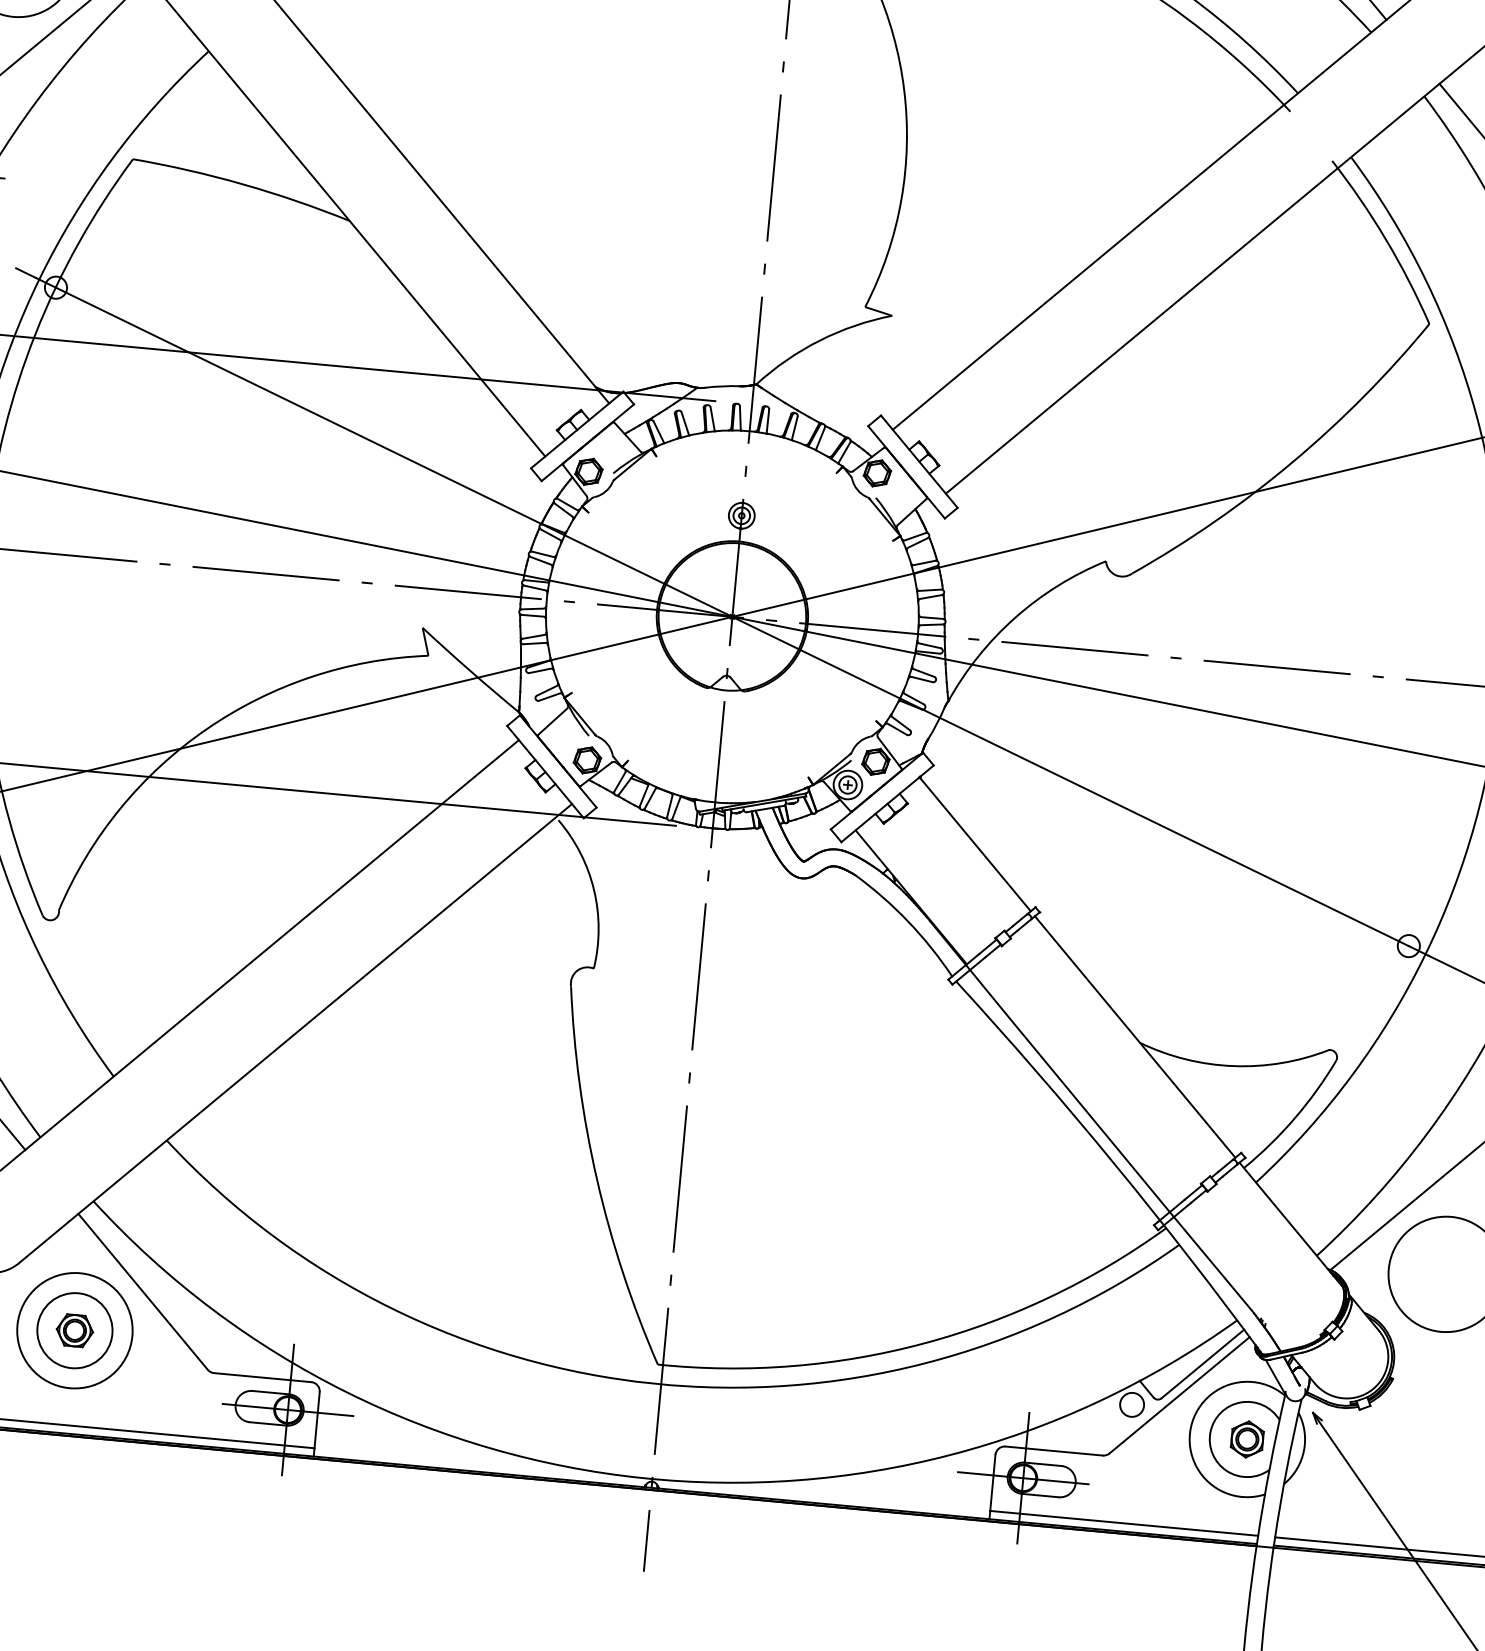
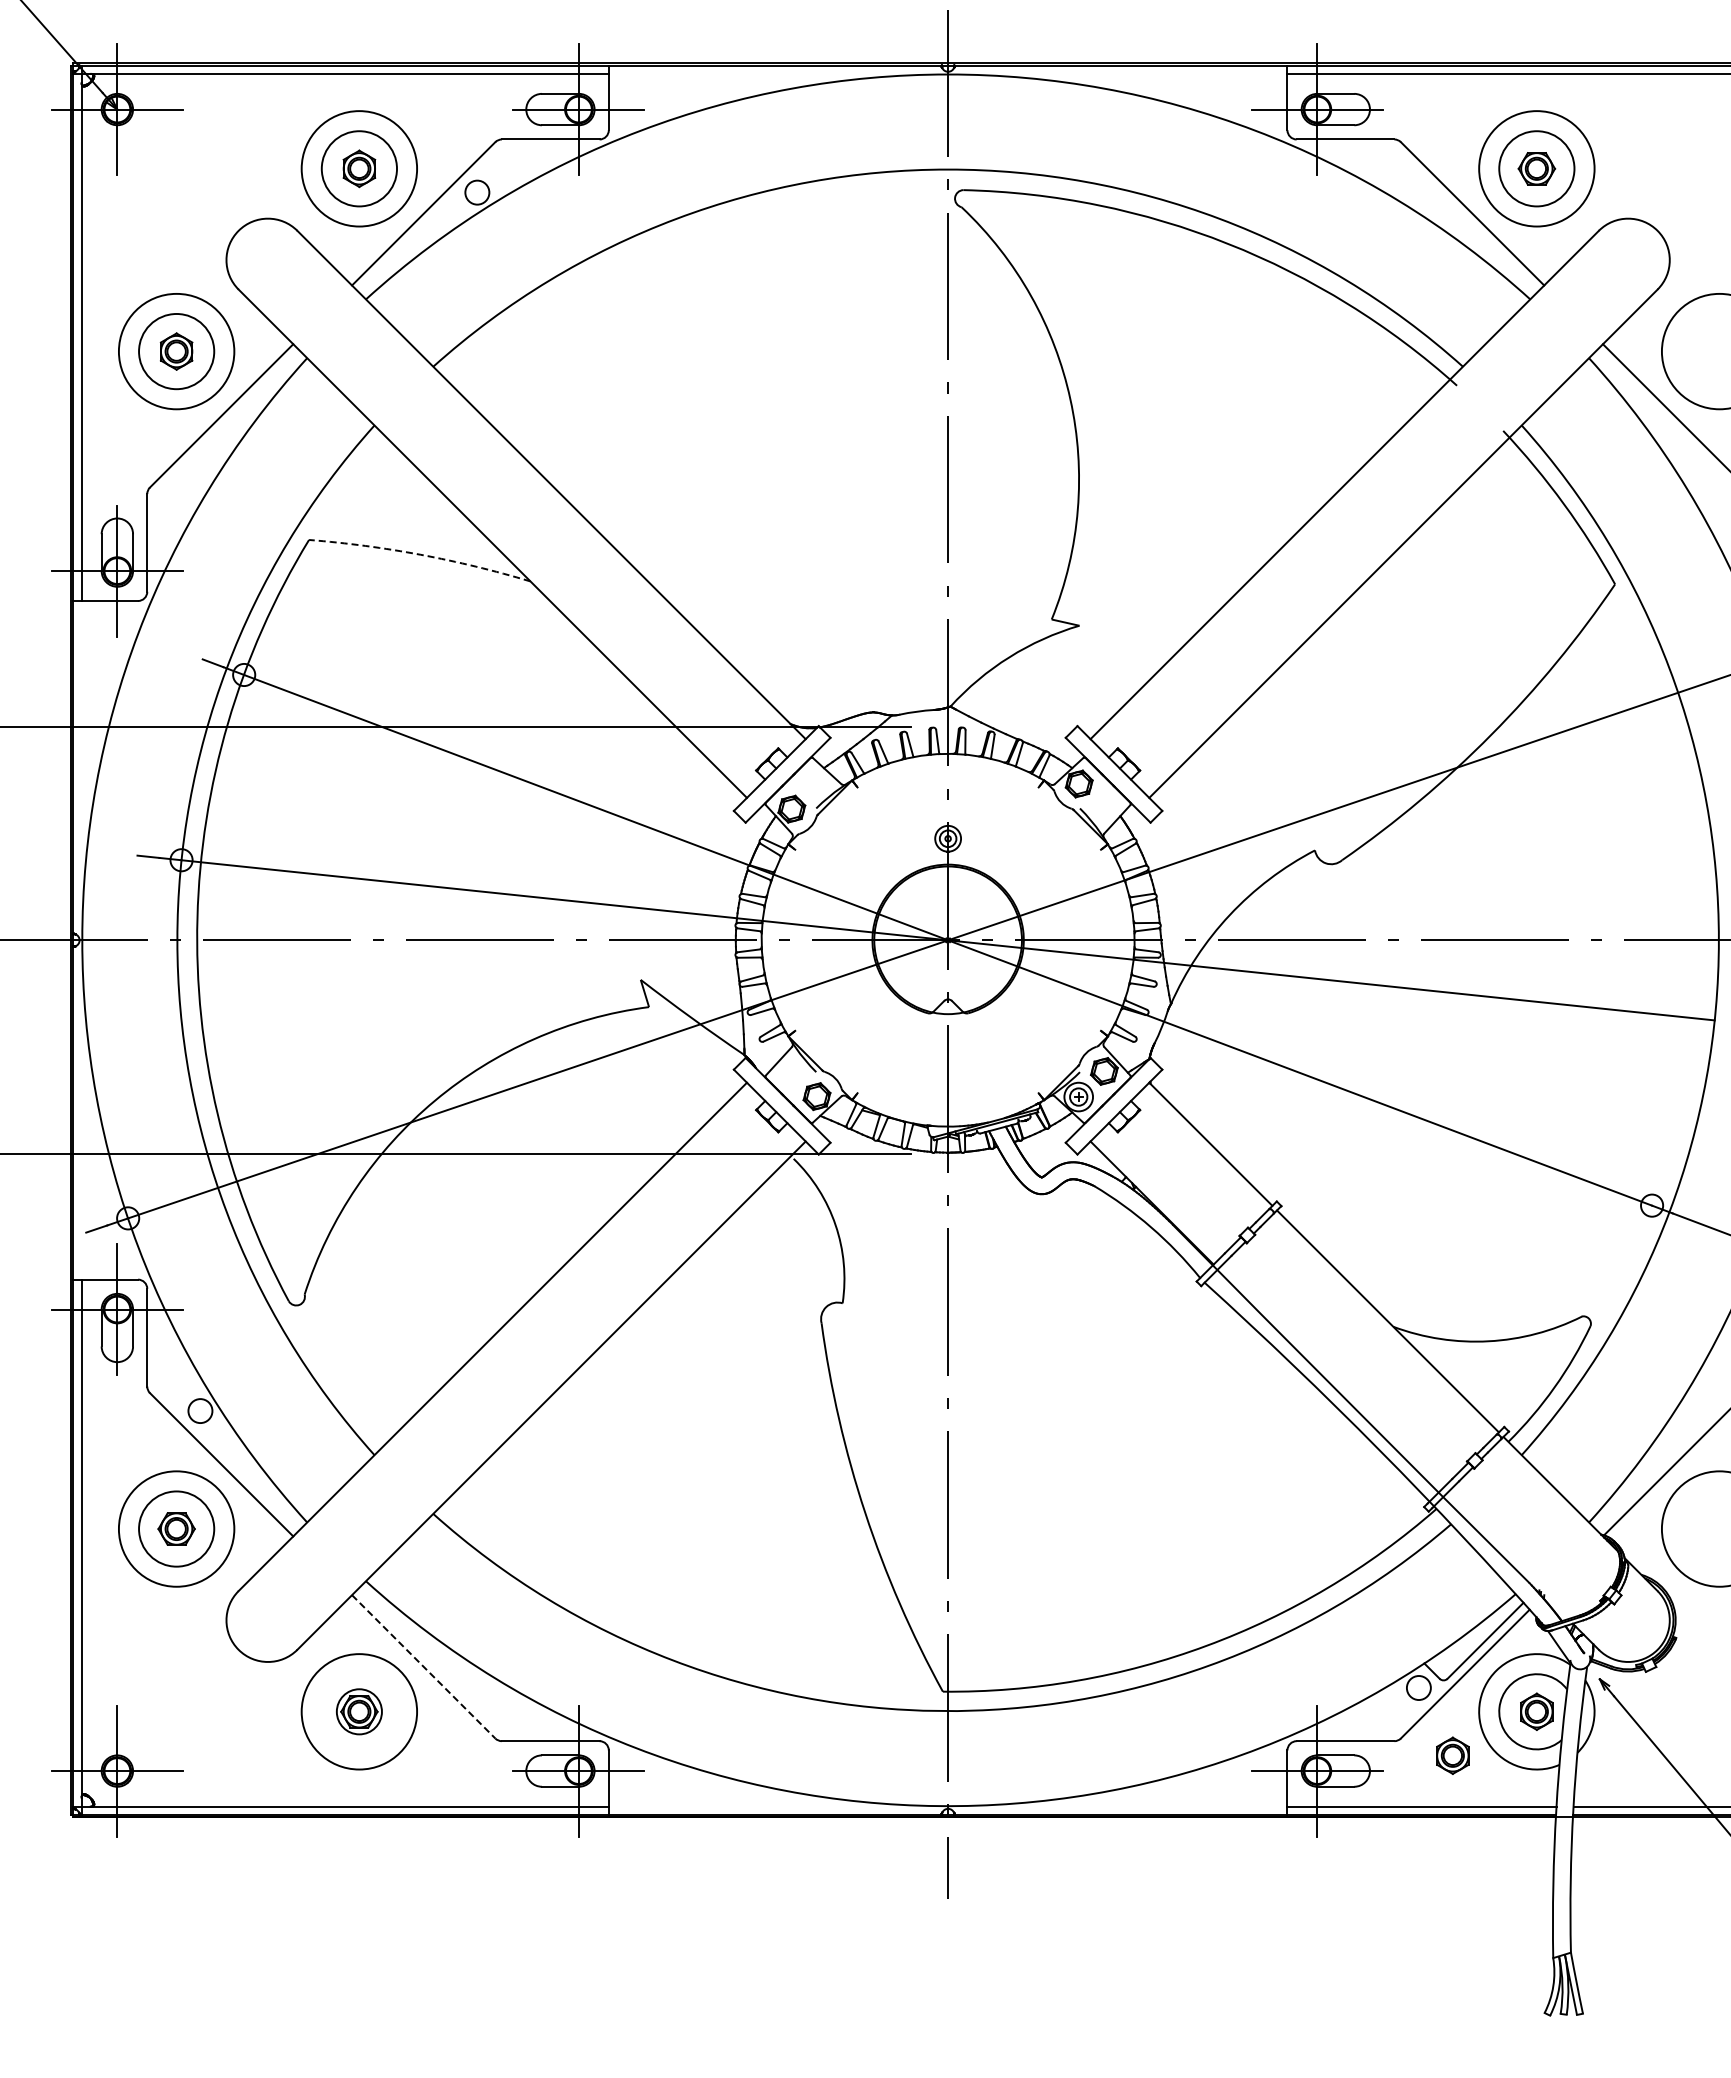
arc: (242, 183) -> (420, 554), solid -> dashed
line: (143, 1292) -> (424, 1667), solid -> dashed
circle: (75, 1330) -> (359, 1711), size x0.6
part: (1159, 1475) -> (1452, 1755), added

